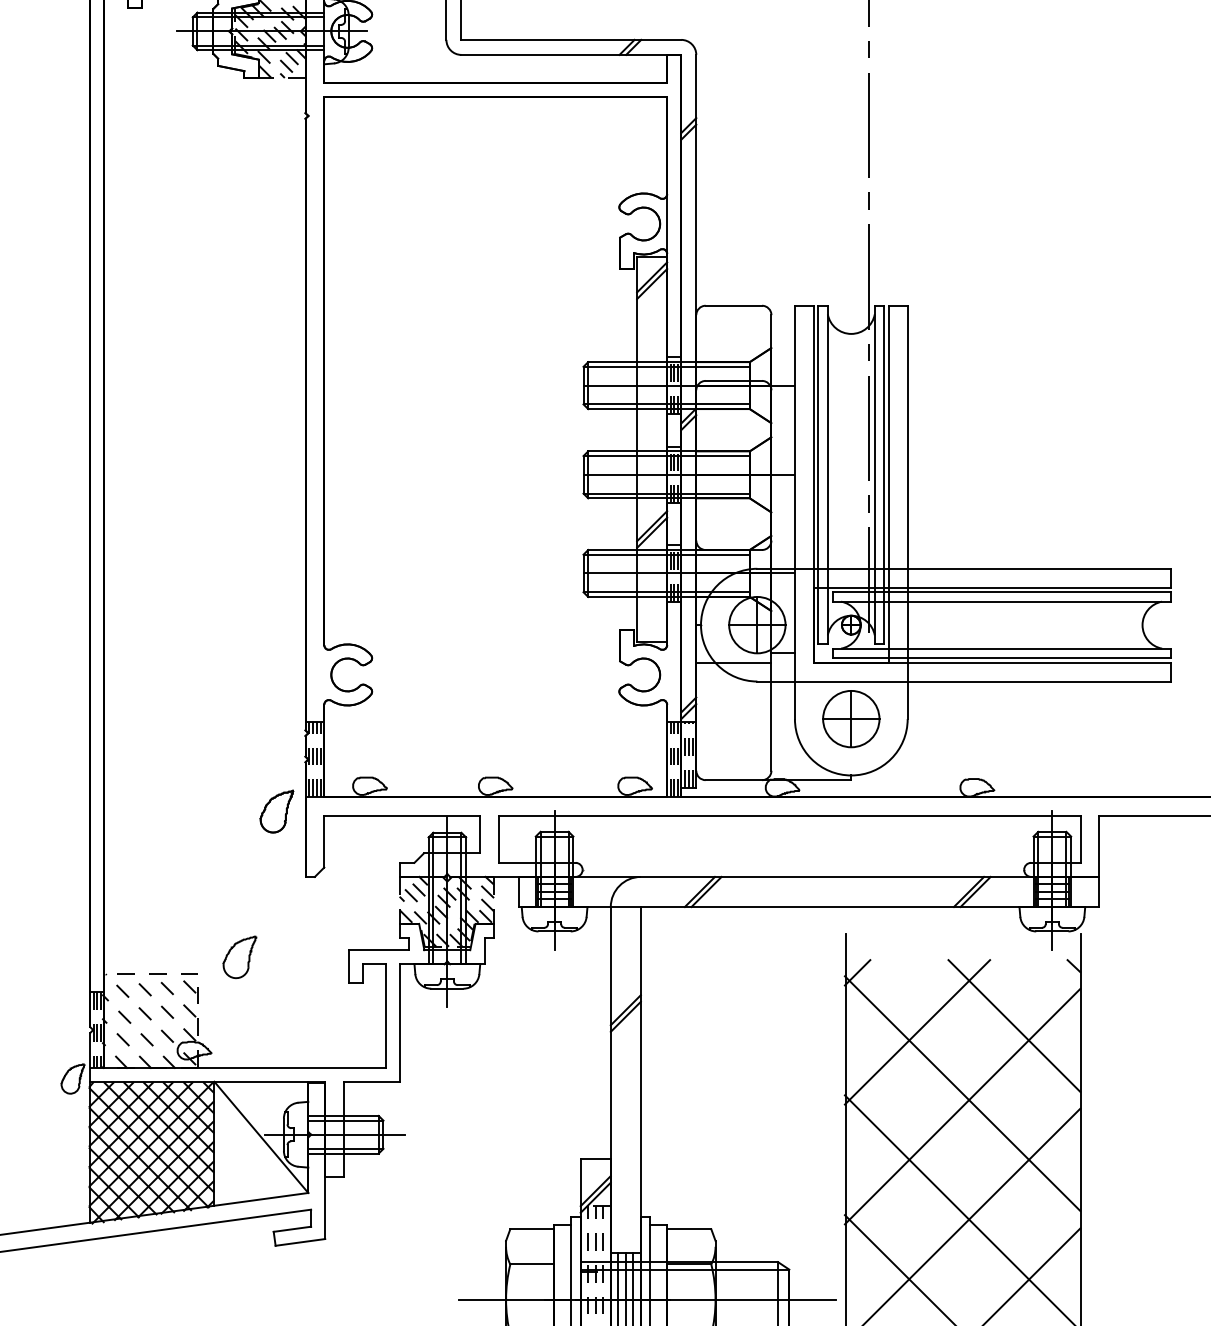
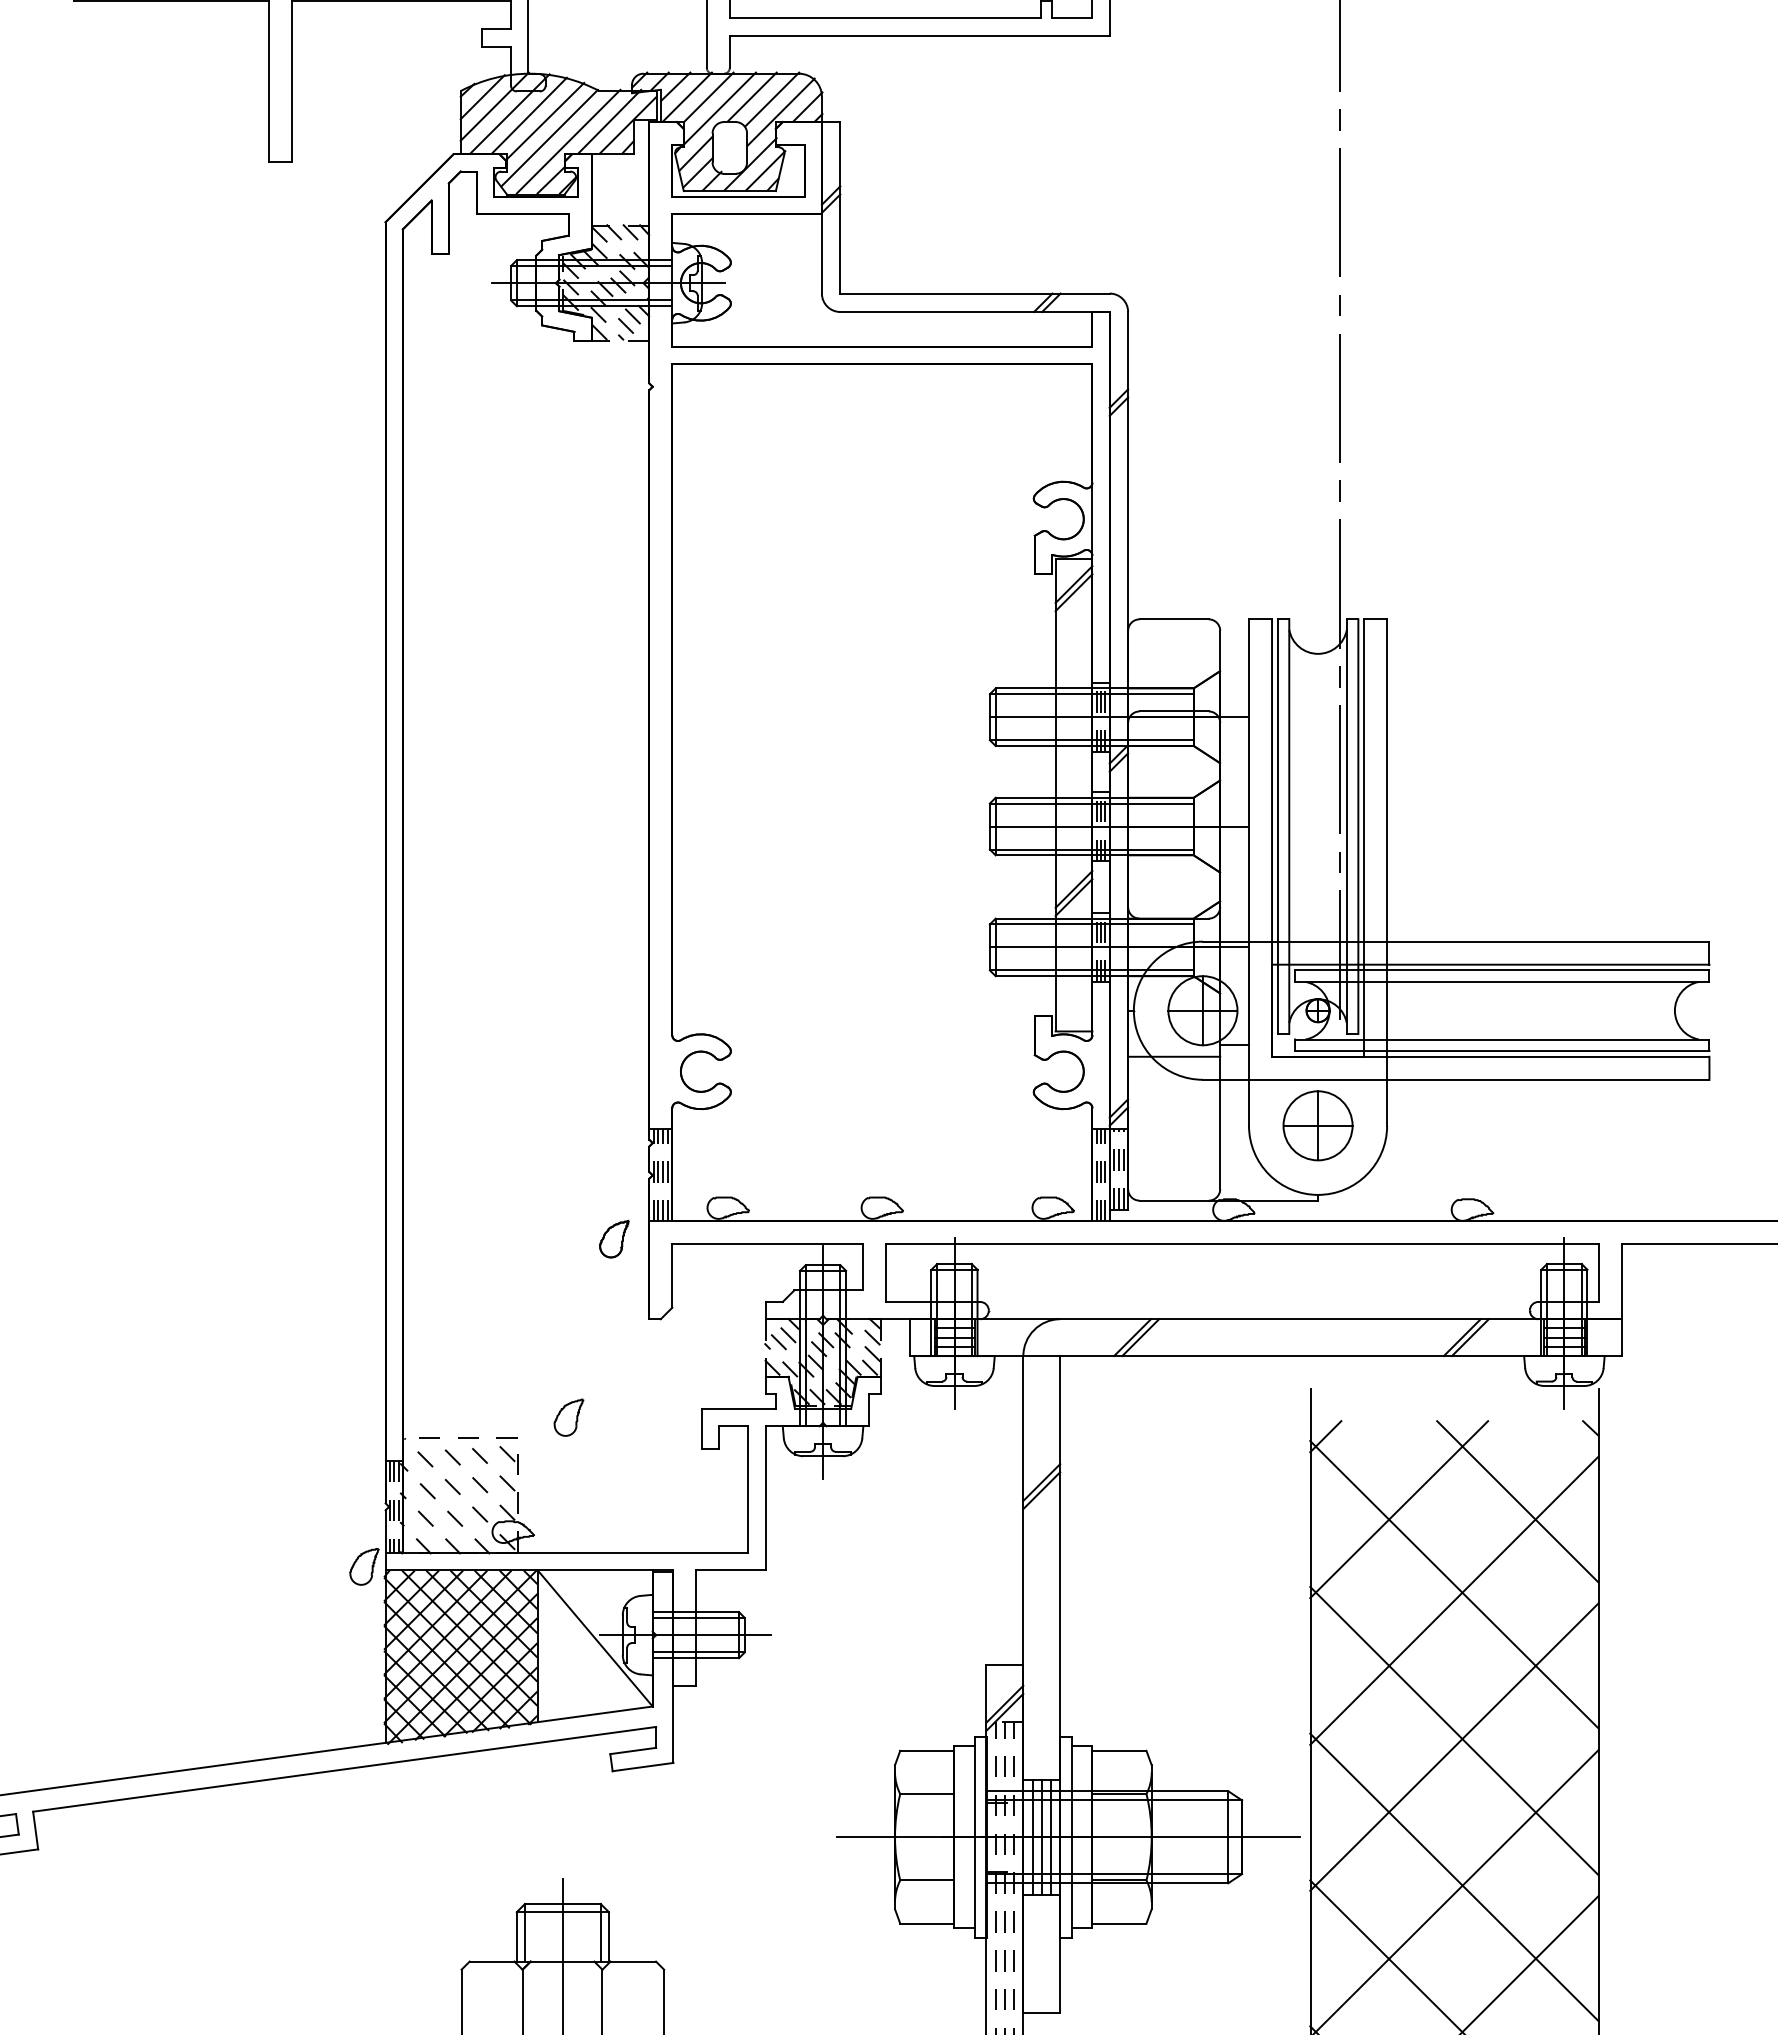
part: (277, 811) -> (614, 1238), size x0.71
part: (239, 957) -> (568, 1417), size x0.71

